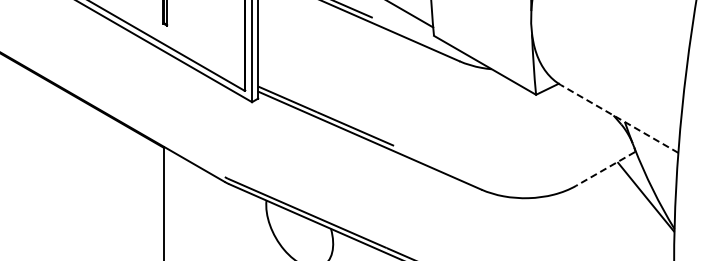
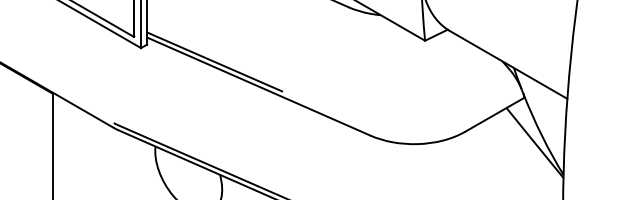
line: (619, 119) -> (508, 65), dashed -> solid
line: (605, 168) -> (494, 114), dashed -> solid

